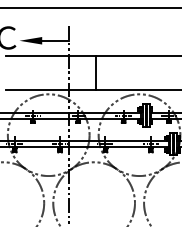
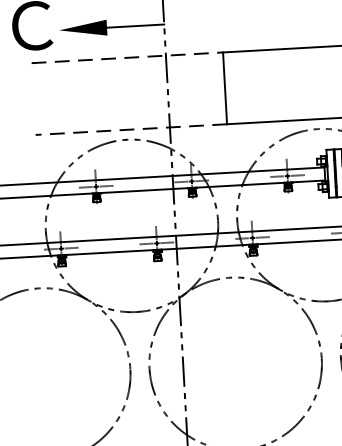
line: (51, 55) -> (128, 57), solid -> dashed
line: (50, 89) -> (130, 129), solid -> dashed

